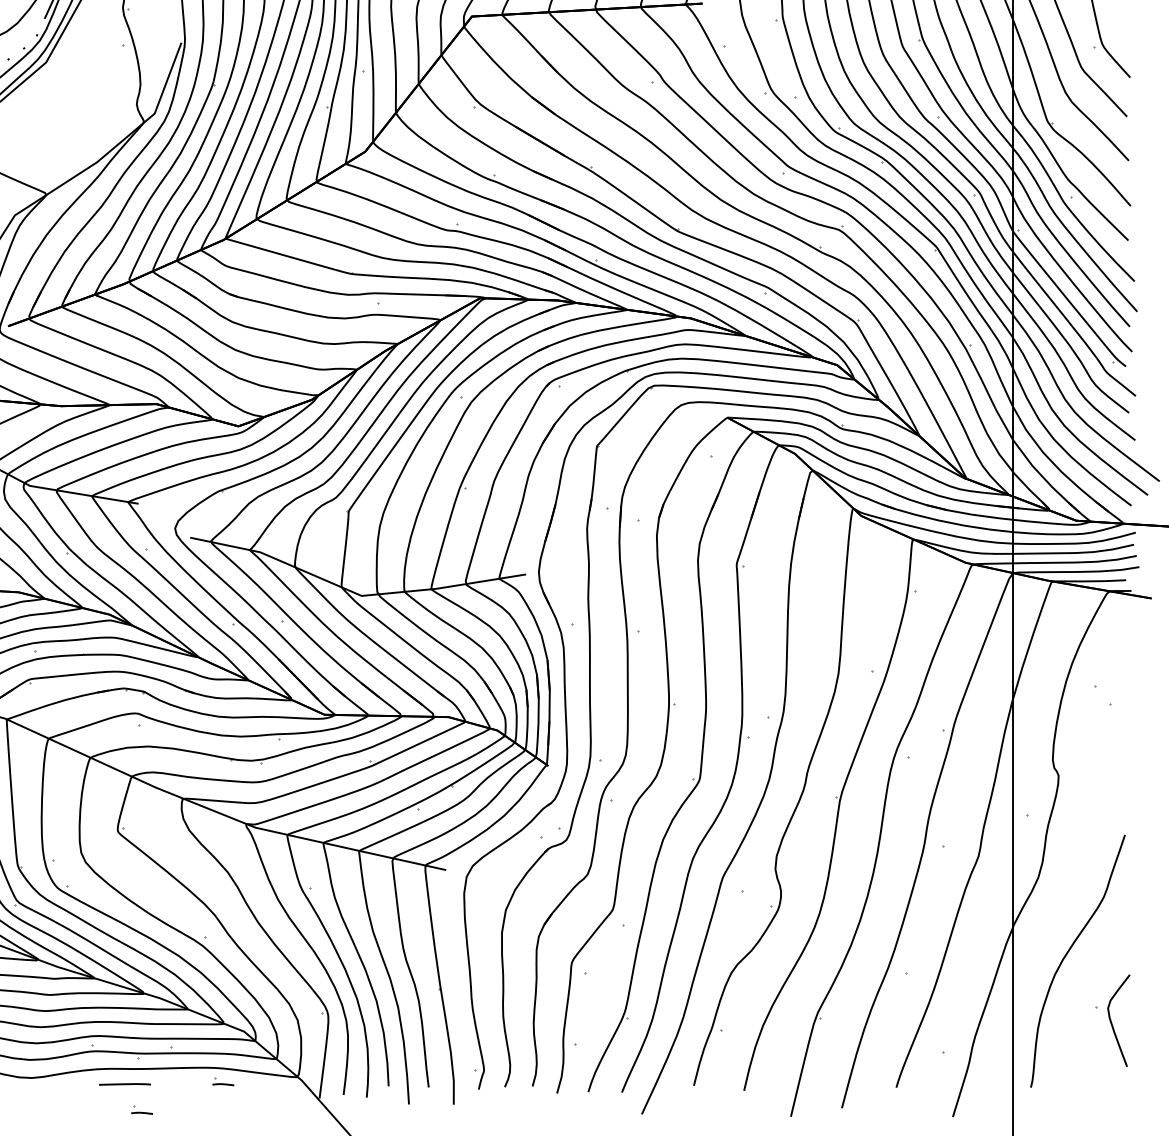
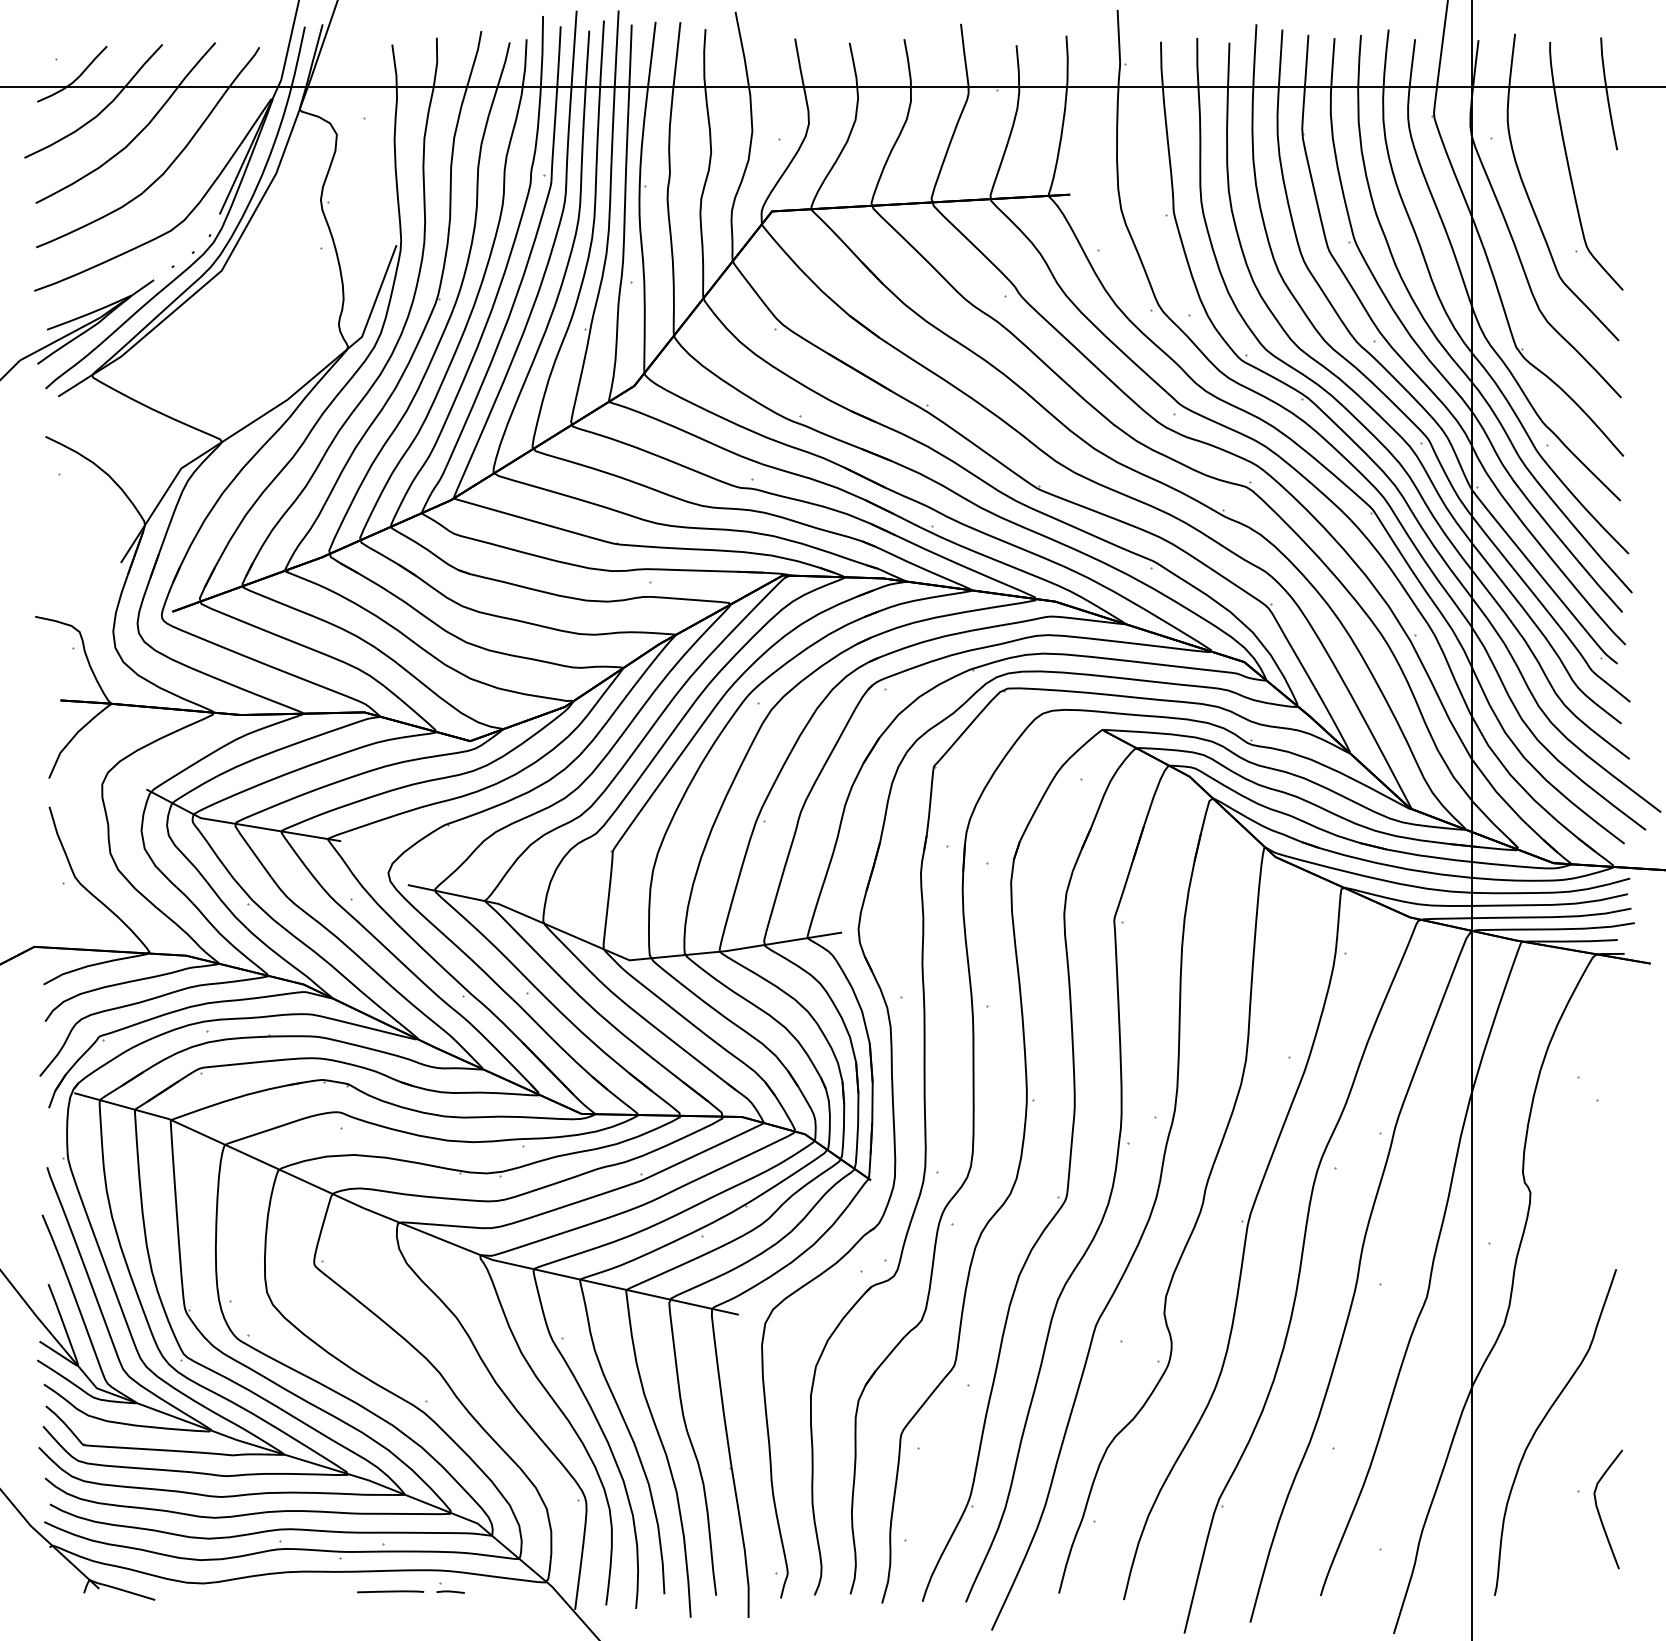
line: (124, 1084) -> (390, 1591), moved
part: (141, 1109) -> (345, 1624), removed

